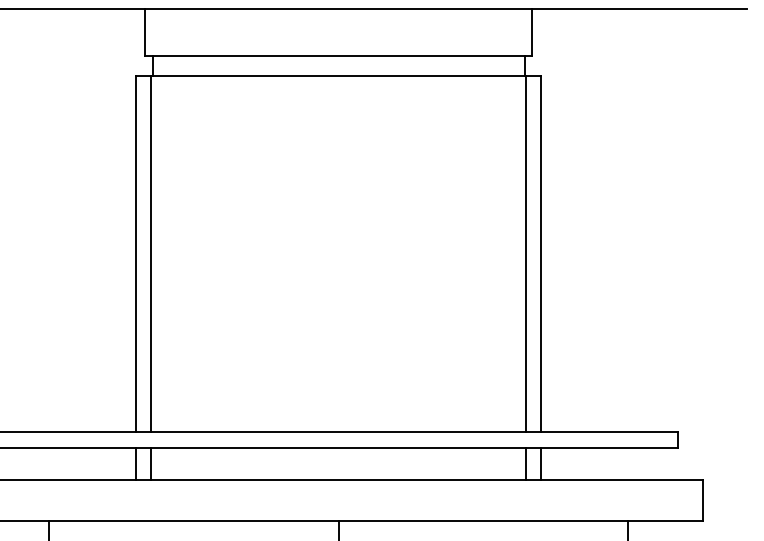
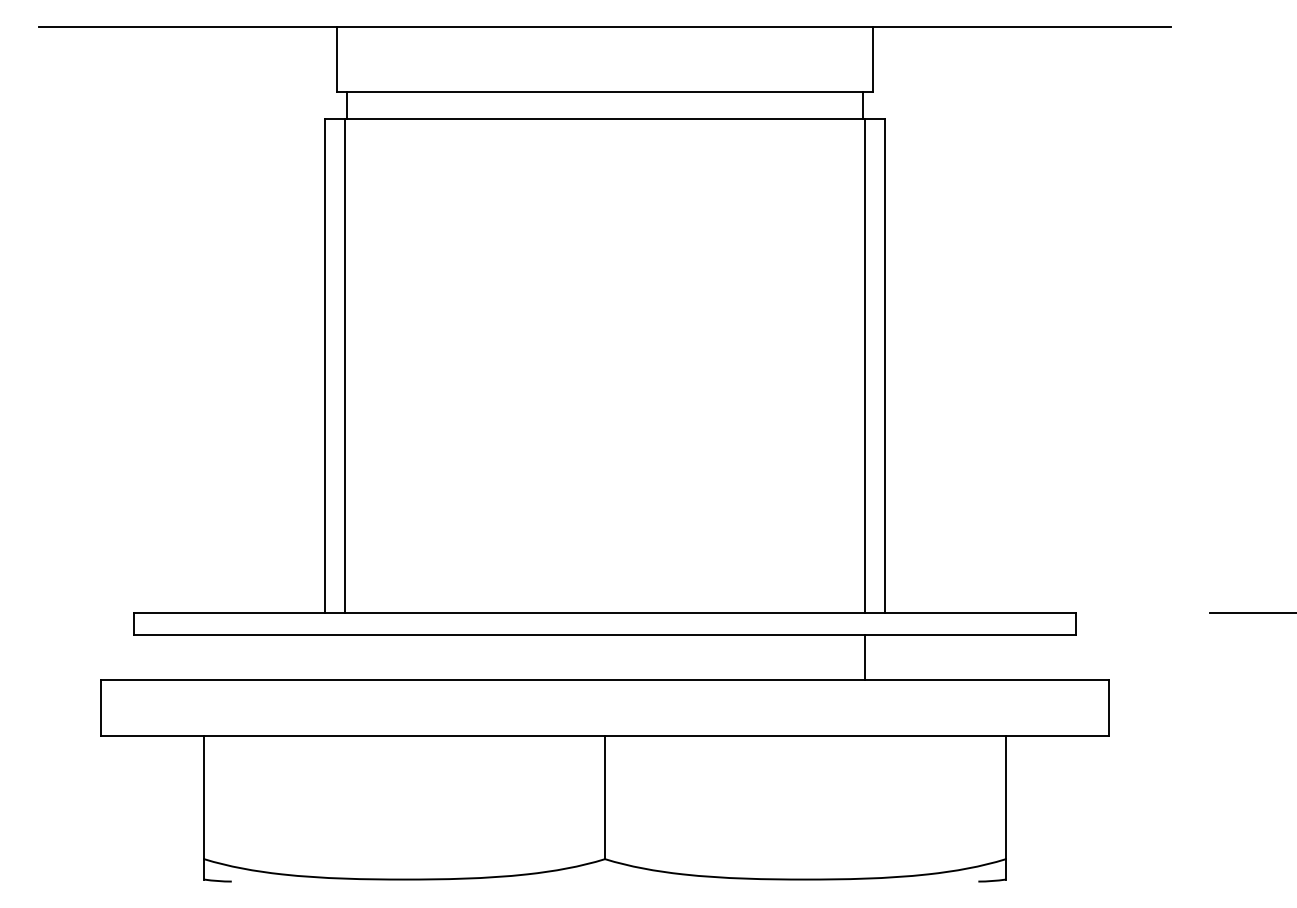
line: (136, 463) -> (324, 656), removed
line: (151, 463) -> (345, 656), removed
line: (540, 463) -> (885, 656), removed

